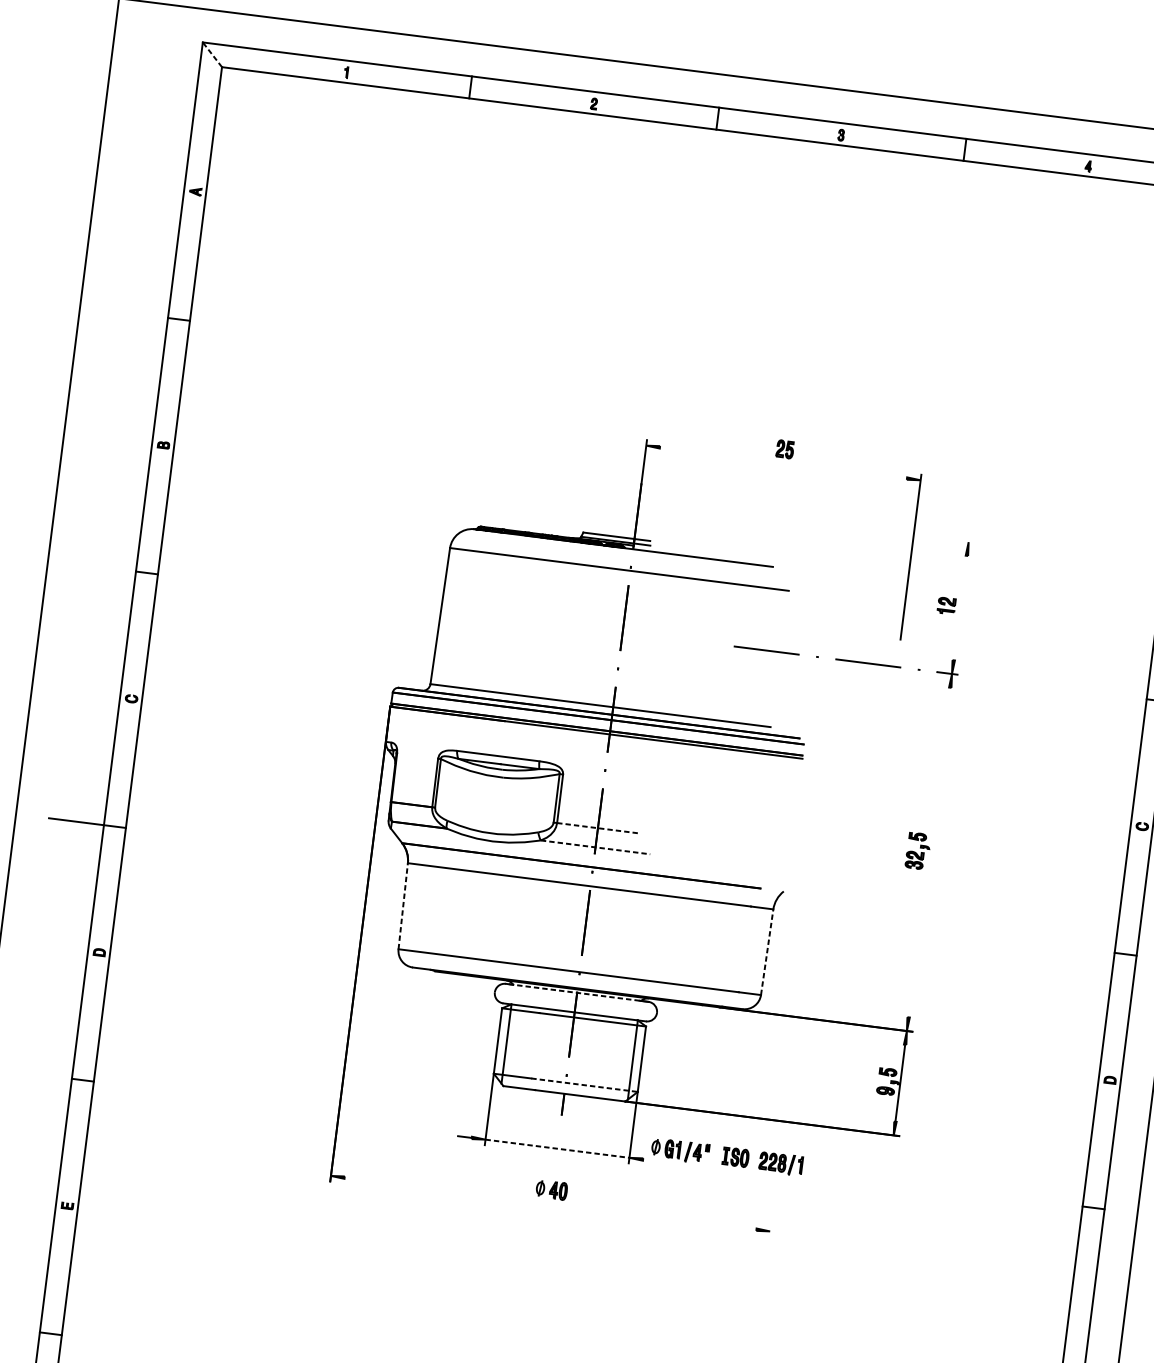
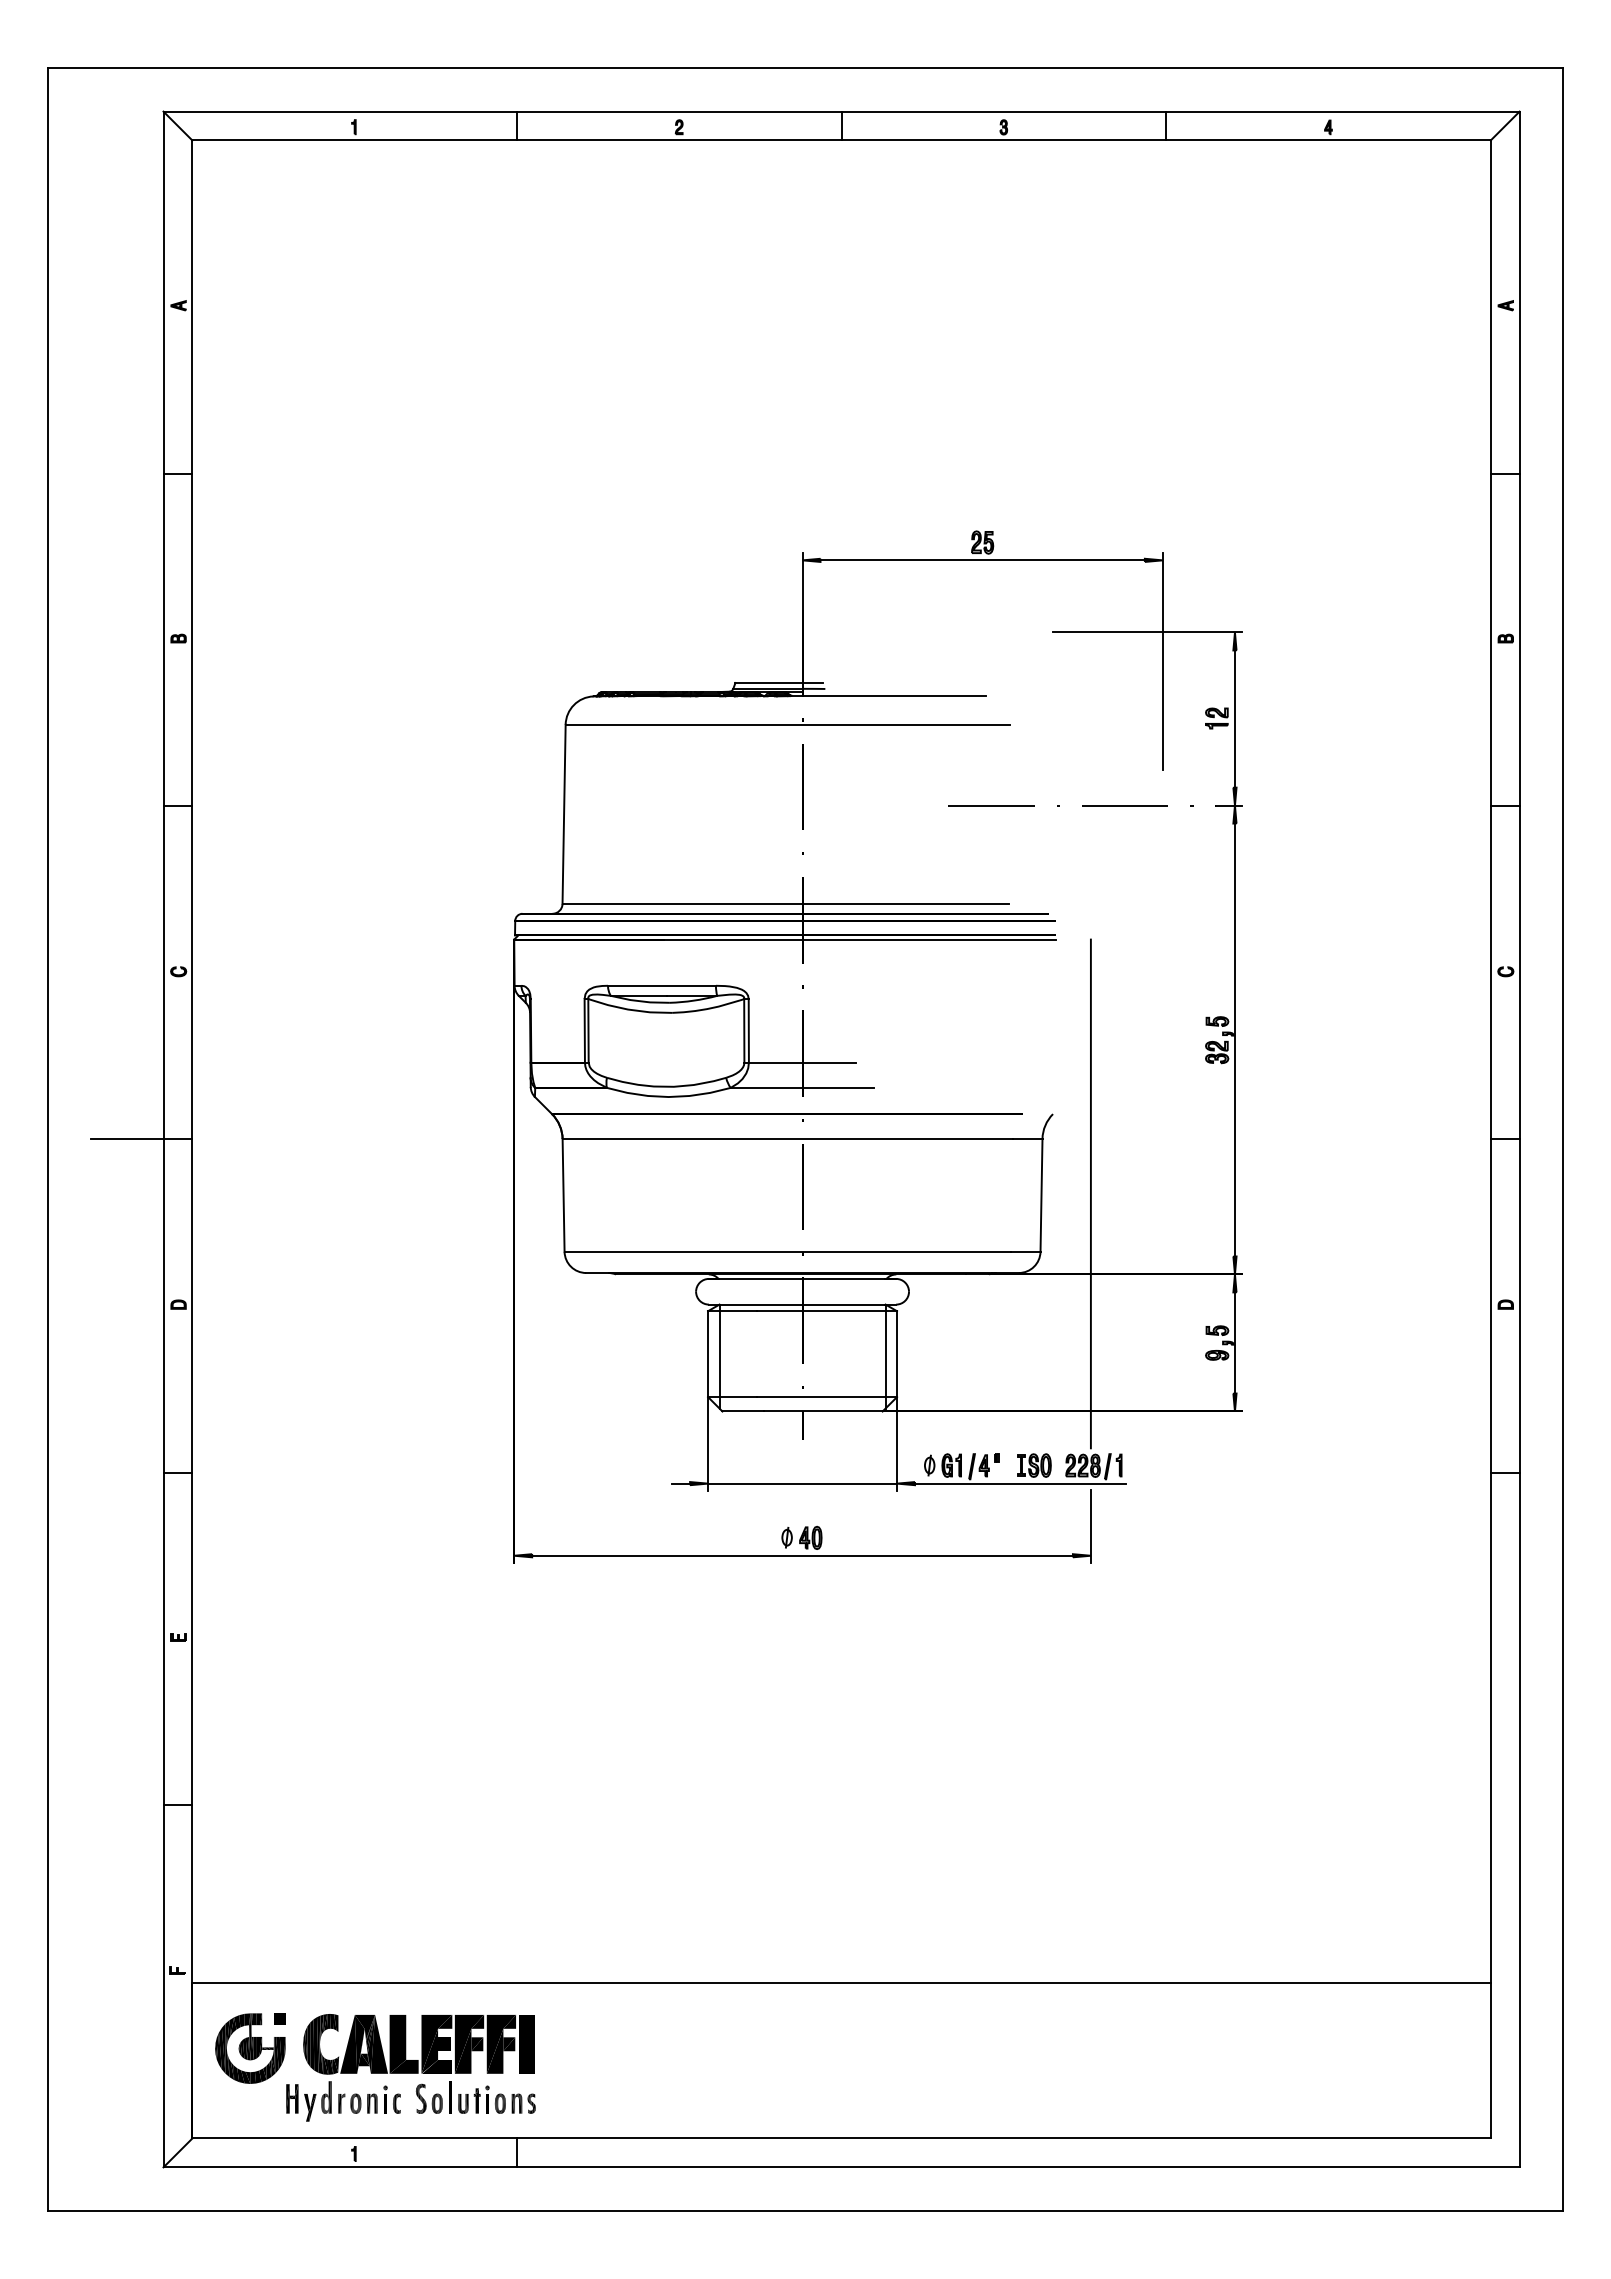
line: (212, 54) -> (177, 125), dashed -> solid
line: (783, 463) -> (982, 560), added
line: (902, 533) -> (1147, 632), added
line: (960, 607) -> (1234, 718), added
line: (597, 828) -> (802, 1062), dashed -> solid
line: (595, 847) -> (802, 1087), dashed -> solid
line: (929, 852) -> (1234, 1039), added
line: (403, 905) -> (563, 1194), dashed -> solid
line: (767, 951) -> (1041, 1194), dashed -> solid
line: (804, 955) -> (1090, 1193), added
line: (572, 991) -> (796, 1278), dashed -> solid
line: (584, 1085) -> (827, 1397), dashed -> solid
line: (558, 1148) -> (803, 1483), dashed -> solid
line: (723, 1169) -> (1020, 1483), added
line: (550, 1203) -> (802, 1555), added
line: (772, 1208) -> (1090, 1525), added

